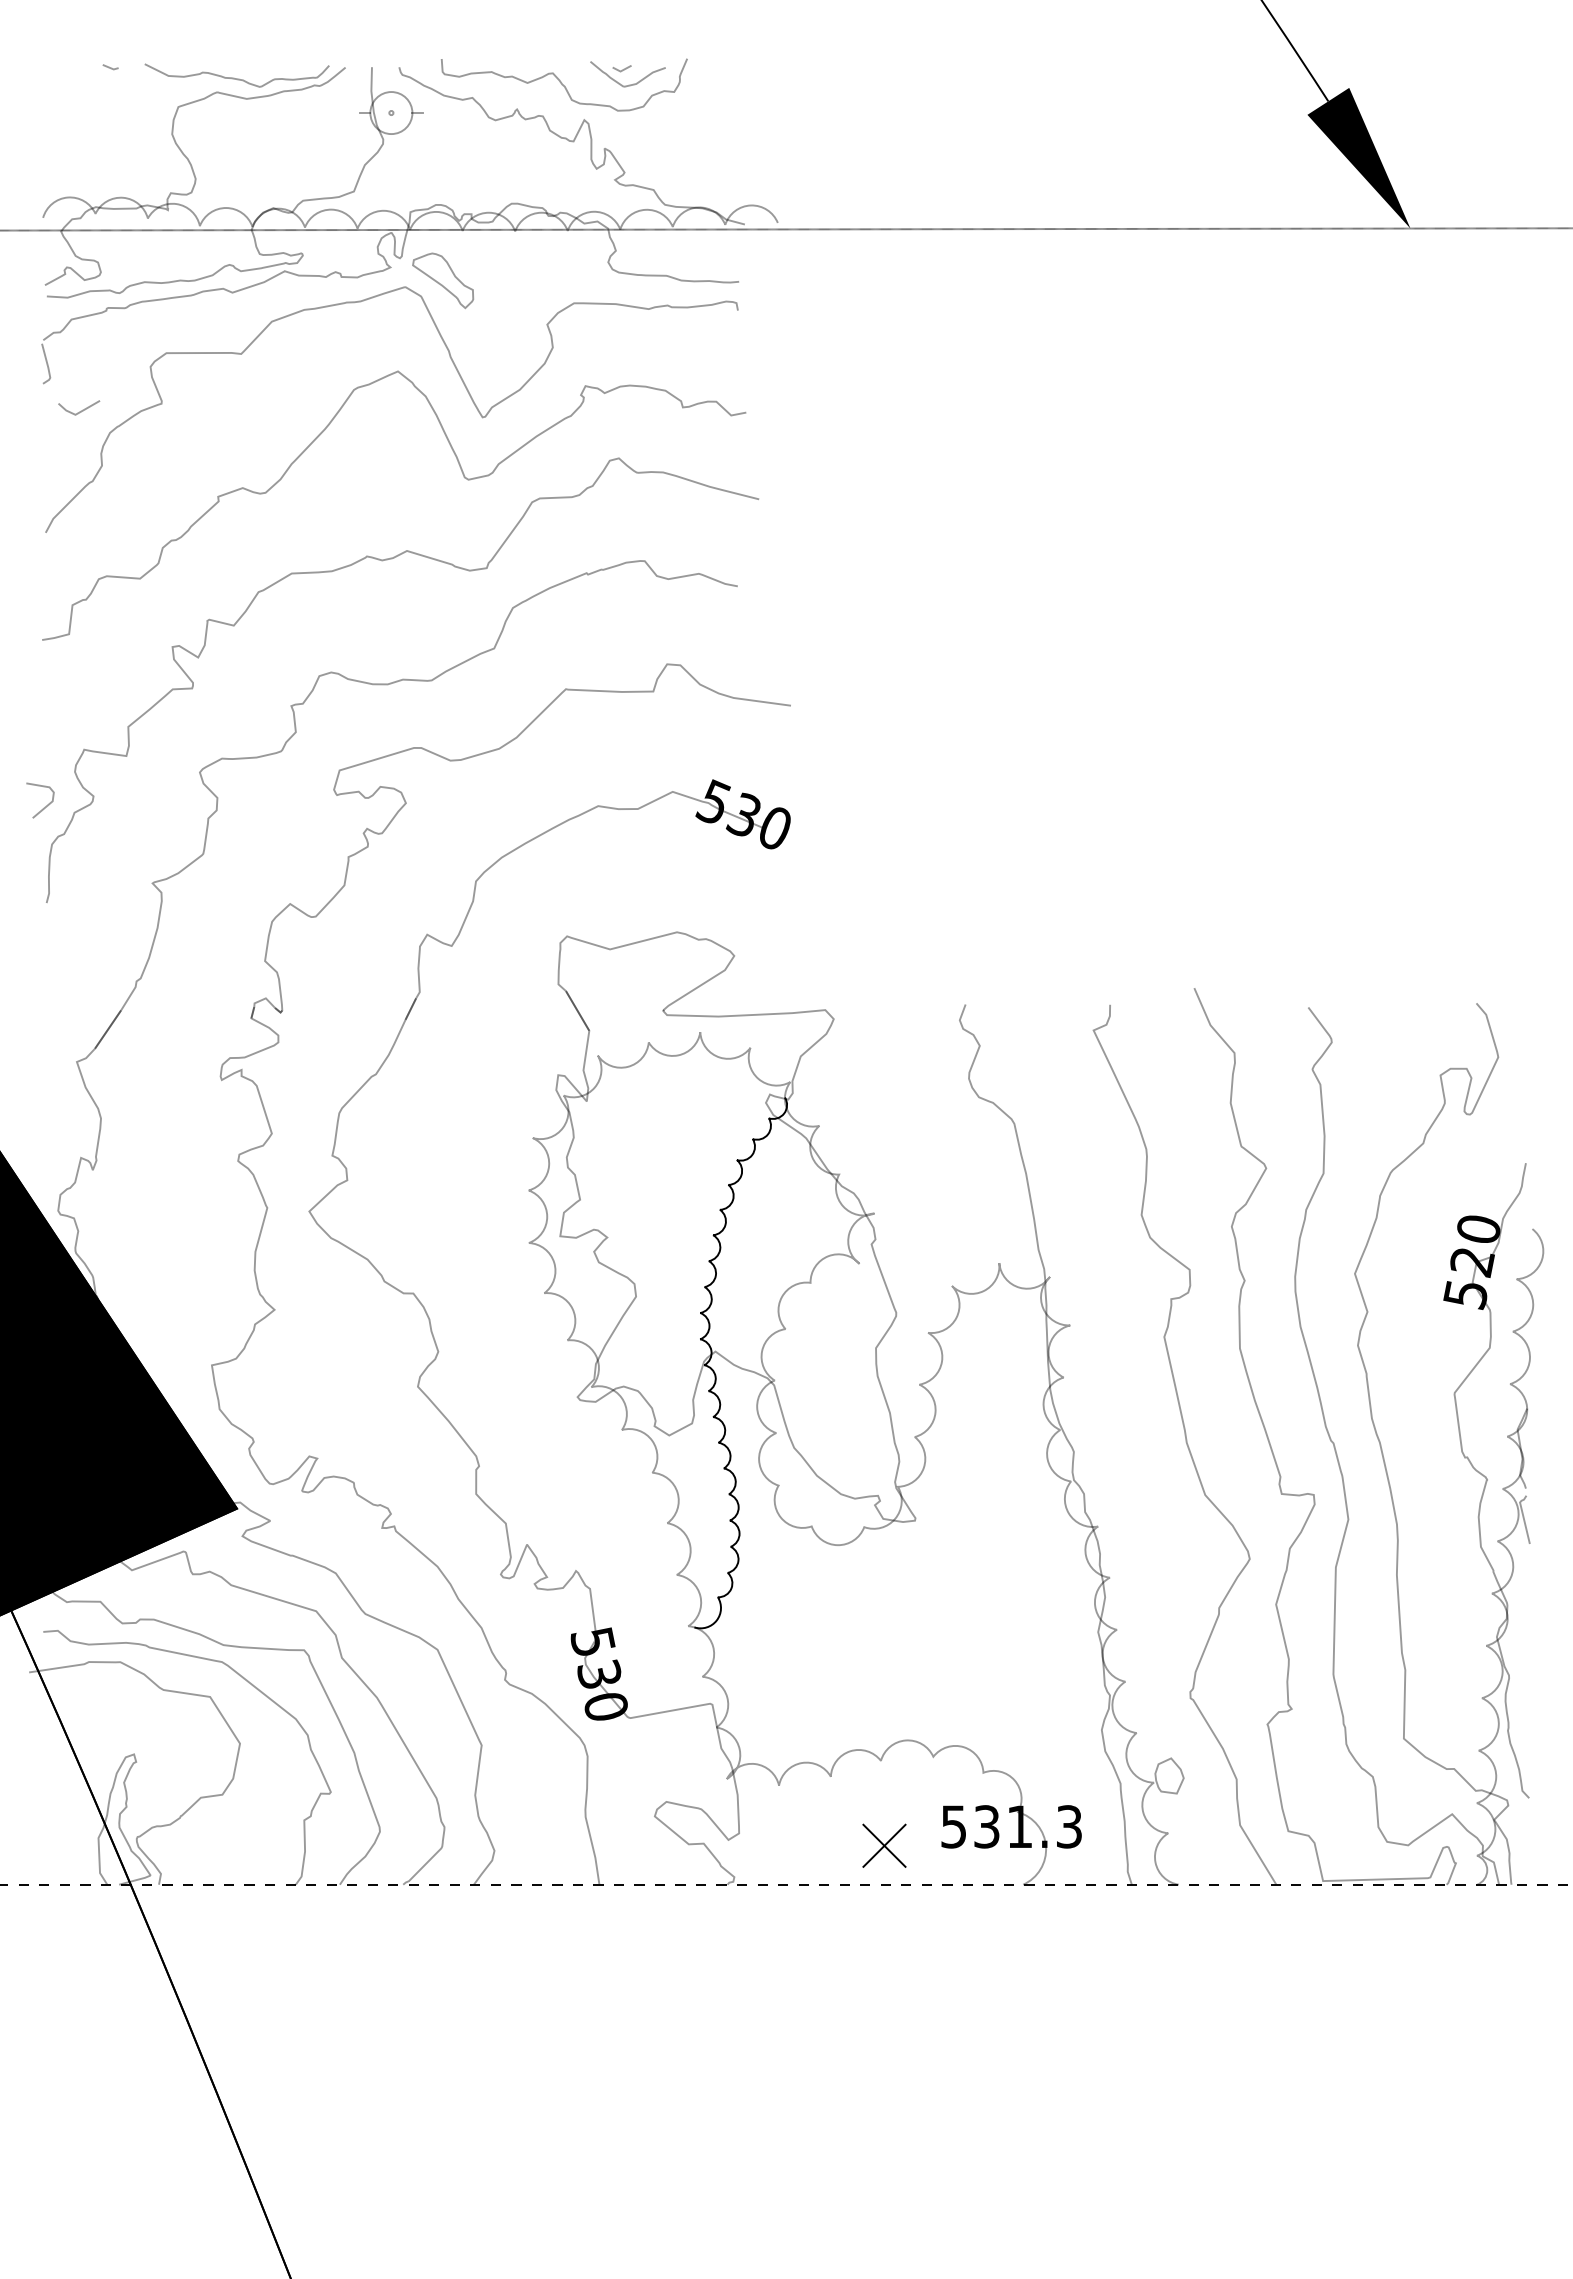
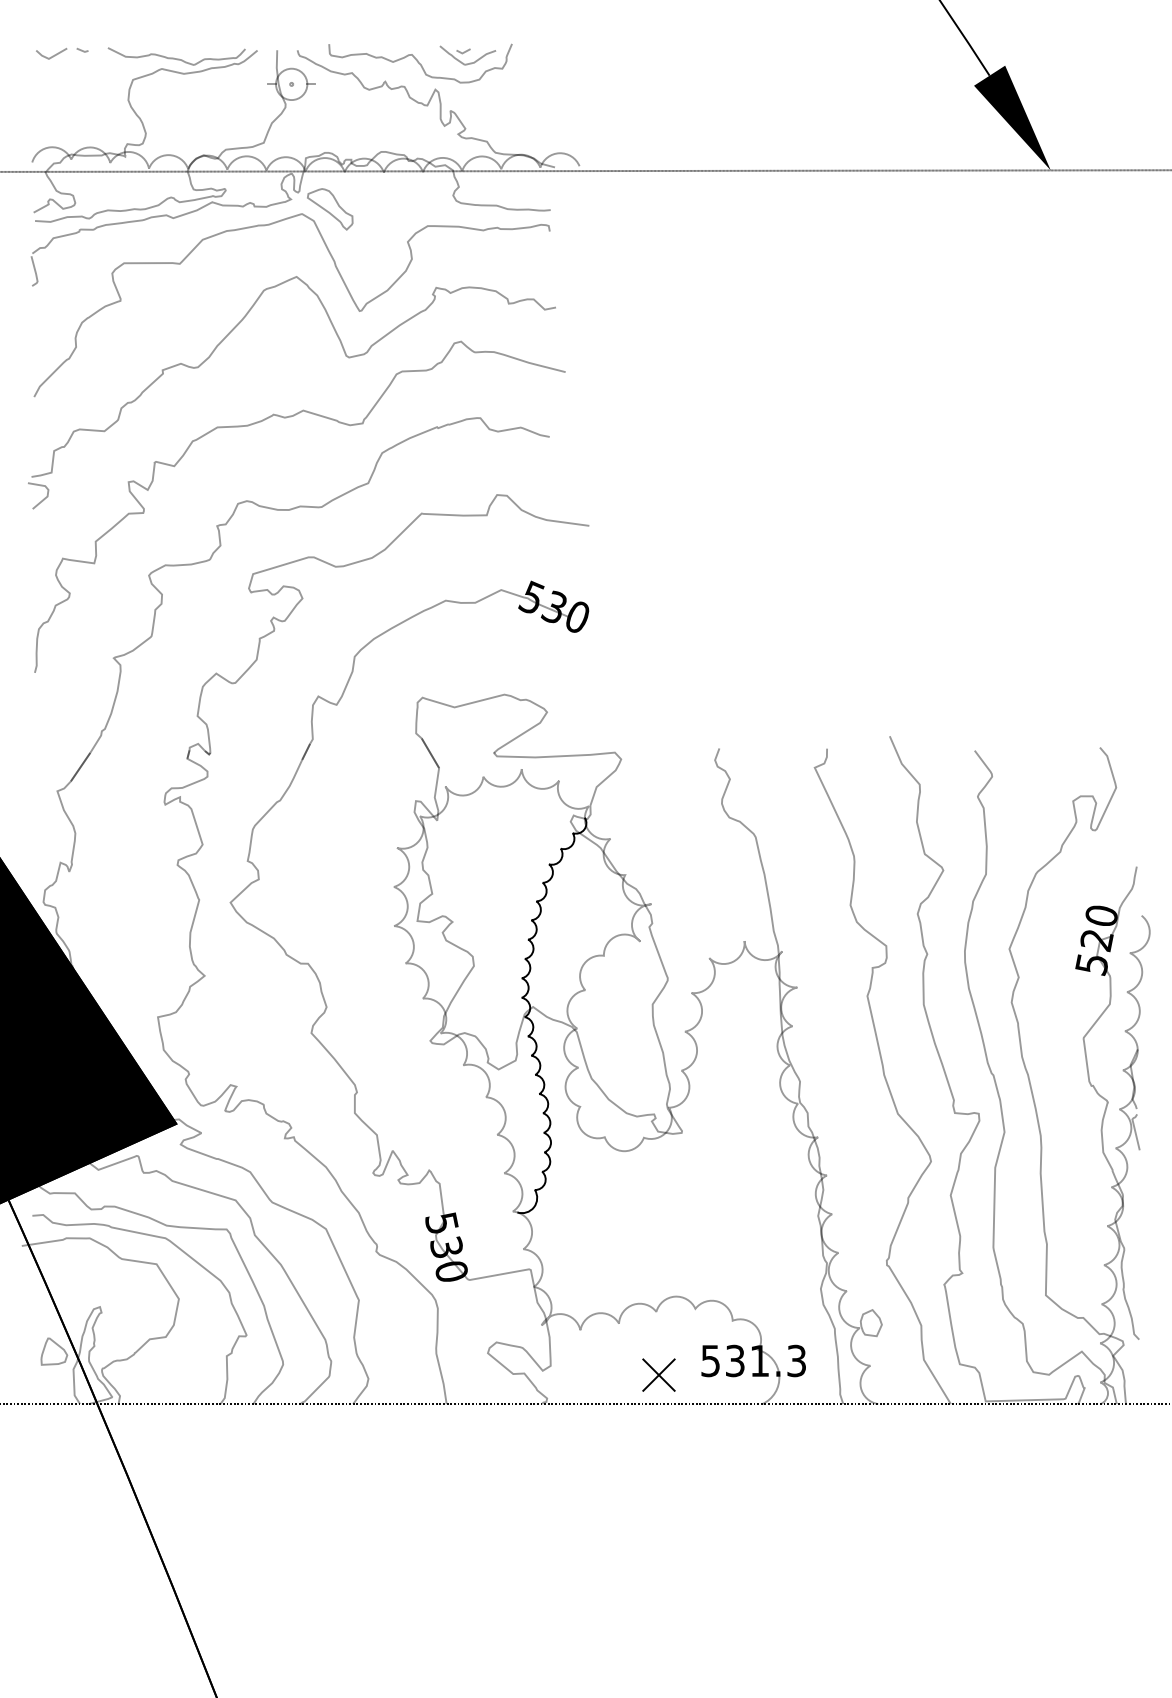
line: (79, 411) -> (51, 56), moved
line: (46, 805) -> (42, 499), moved
part: (72, 1813) -> (54, 1351), added

